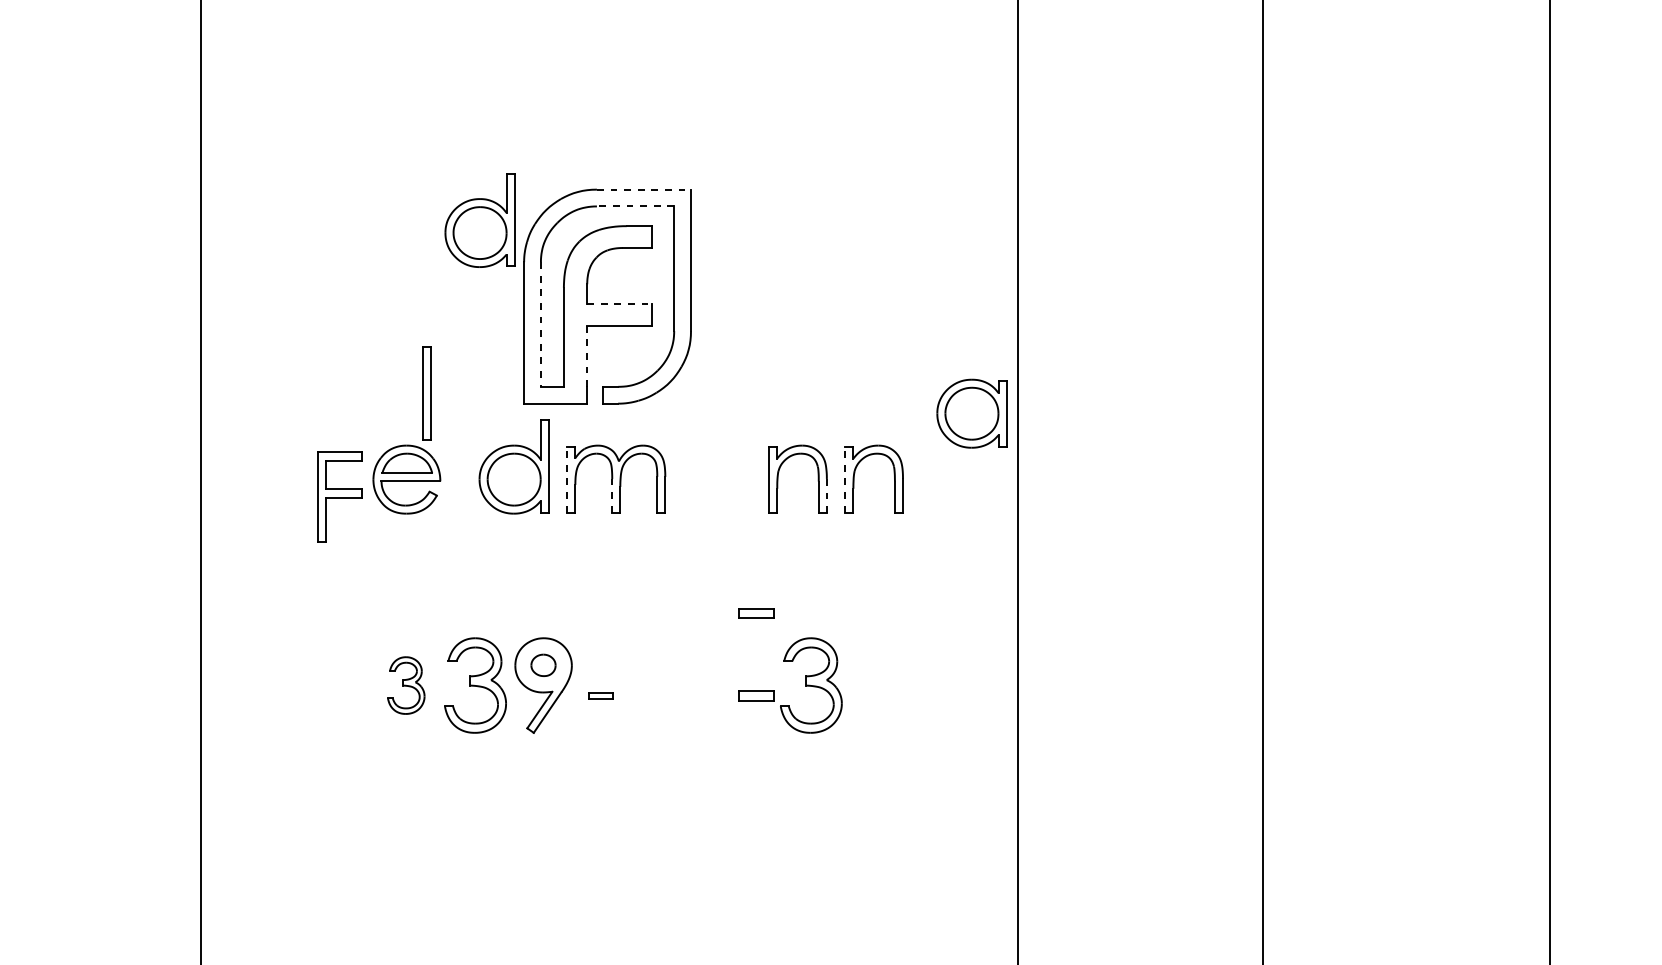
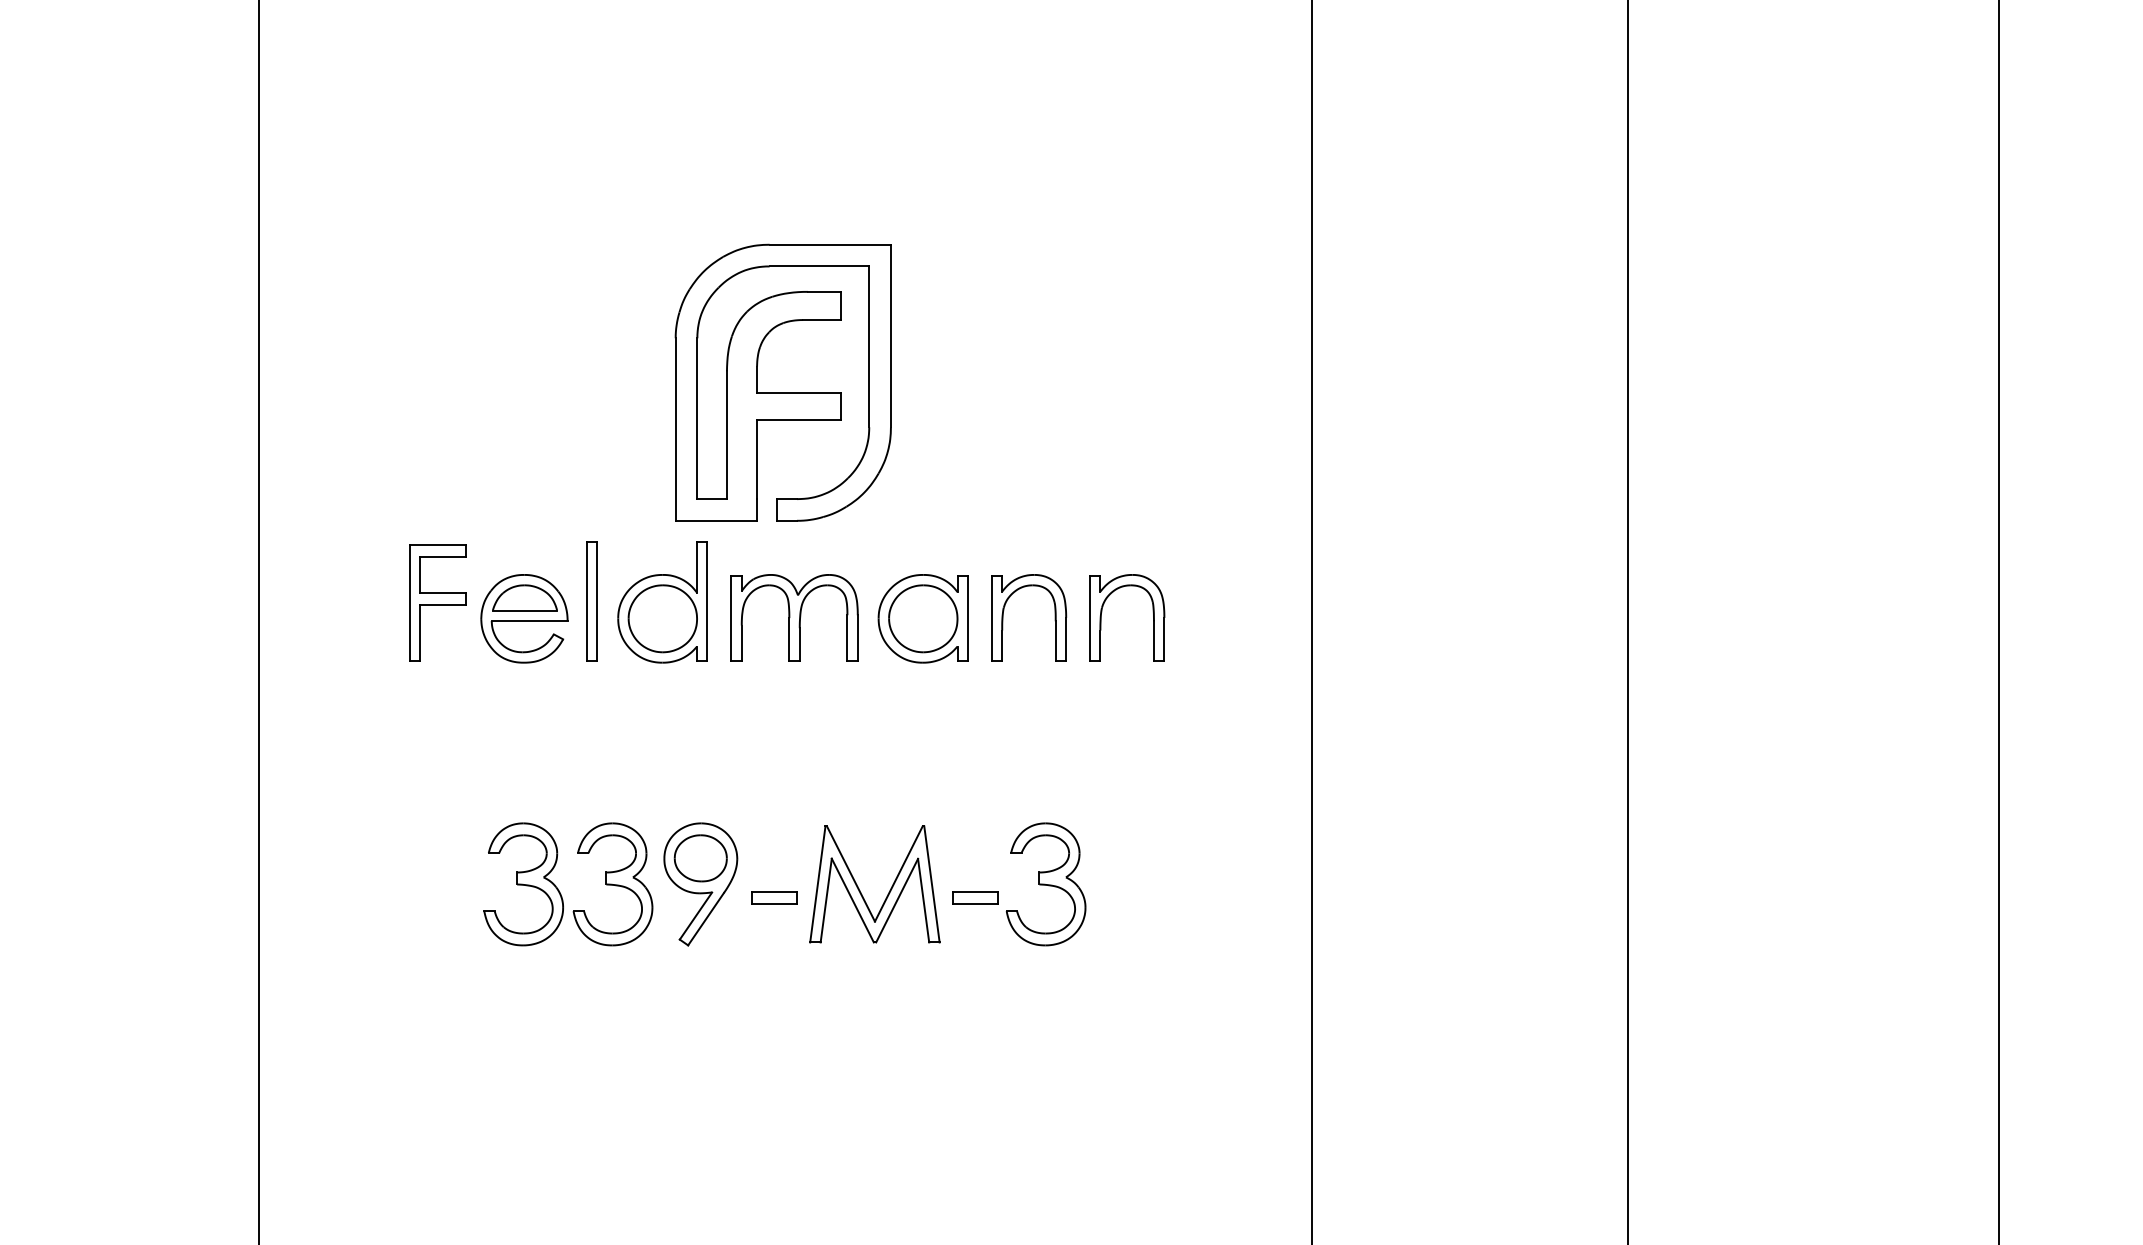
line: (644, 189) -> (830, 244), dashed -> solid
line: (635, 206) -> (819, 266), dashed -> solid
part: (479, 220) -> (618, 284), removed
line: (619, 304) -> (798, 392), dashed -> solid
line: (541, 325) -> (697, 419), dashed -> solid
line: (587, 356) -> (757, 460), dashed -> solid
part: (426, 393) -> (591, 601), moved
part: (971, 413) -> (922, 618), moved
line: (567, 479) -> (731, 618), dashed -> solid
line: (844, 479) -> (1089, 618), dashed -> solid
line: (612, 495) -> (789, 639), dashed -> solid
line: (827, 495) -> (1066, 639), dashed -> solid
part: (339, 496) -> (437, 602), moved
part: (756, 613) -> (975, 791), removed
part: (543, 665) -> (700, 858), size x1.67
part: (406, 685) -> (523, 884), size x1.67
part: (667, 690) -> (860, 890), added
part: (600, 695) -> (774, 897), size x1.43

